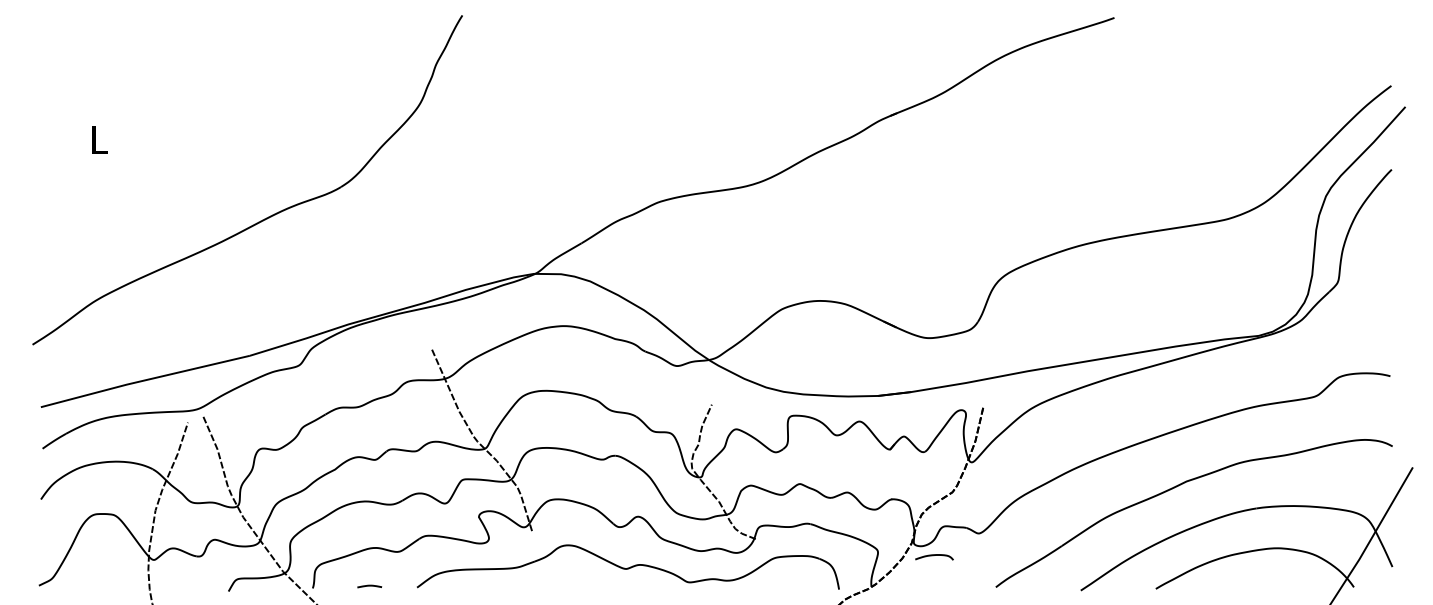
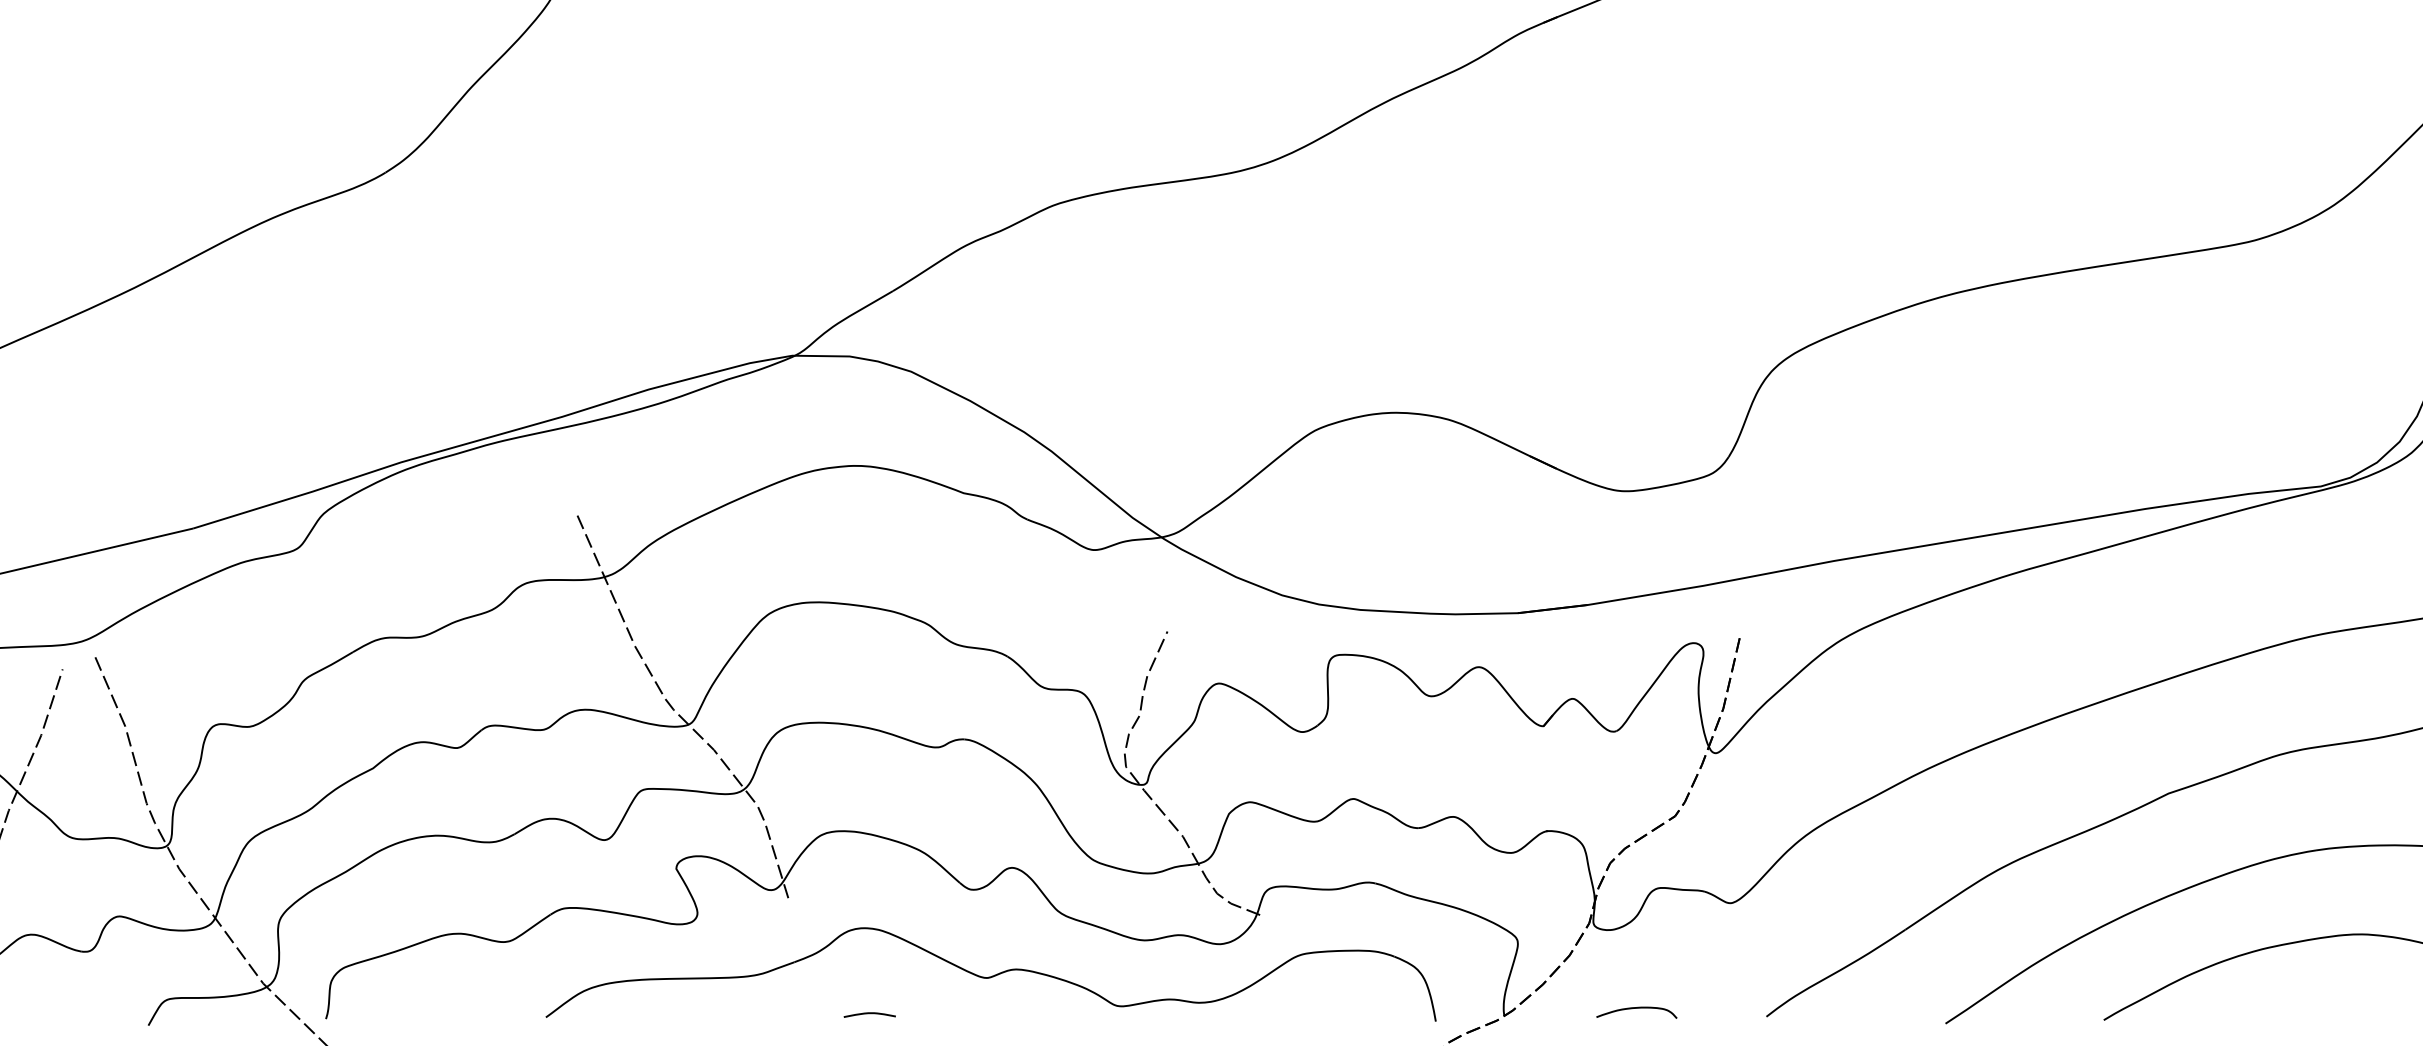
curve: (933, 556) -> (1634, 1010), moved
curve: (369, 586) -> (869, 1014), moved

